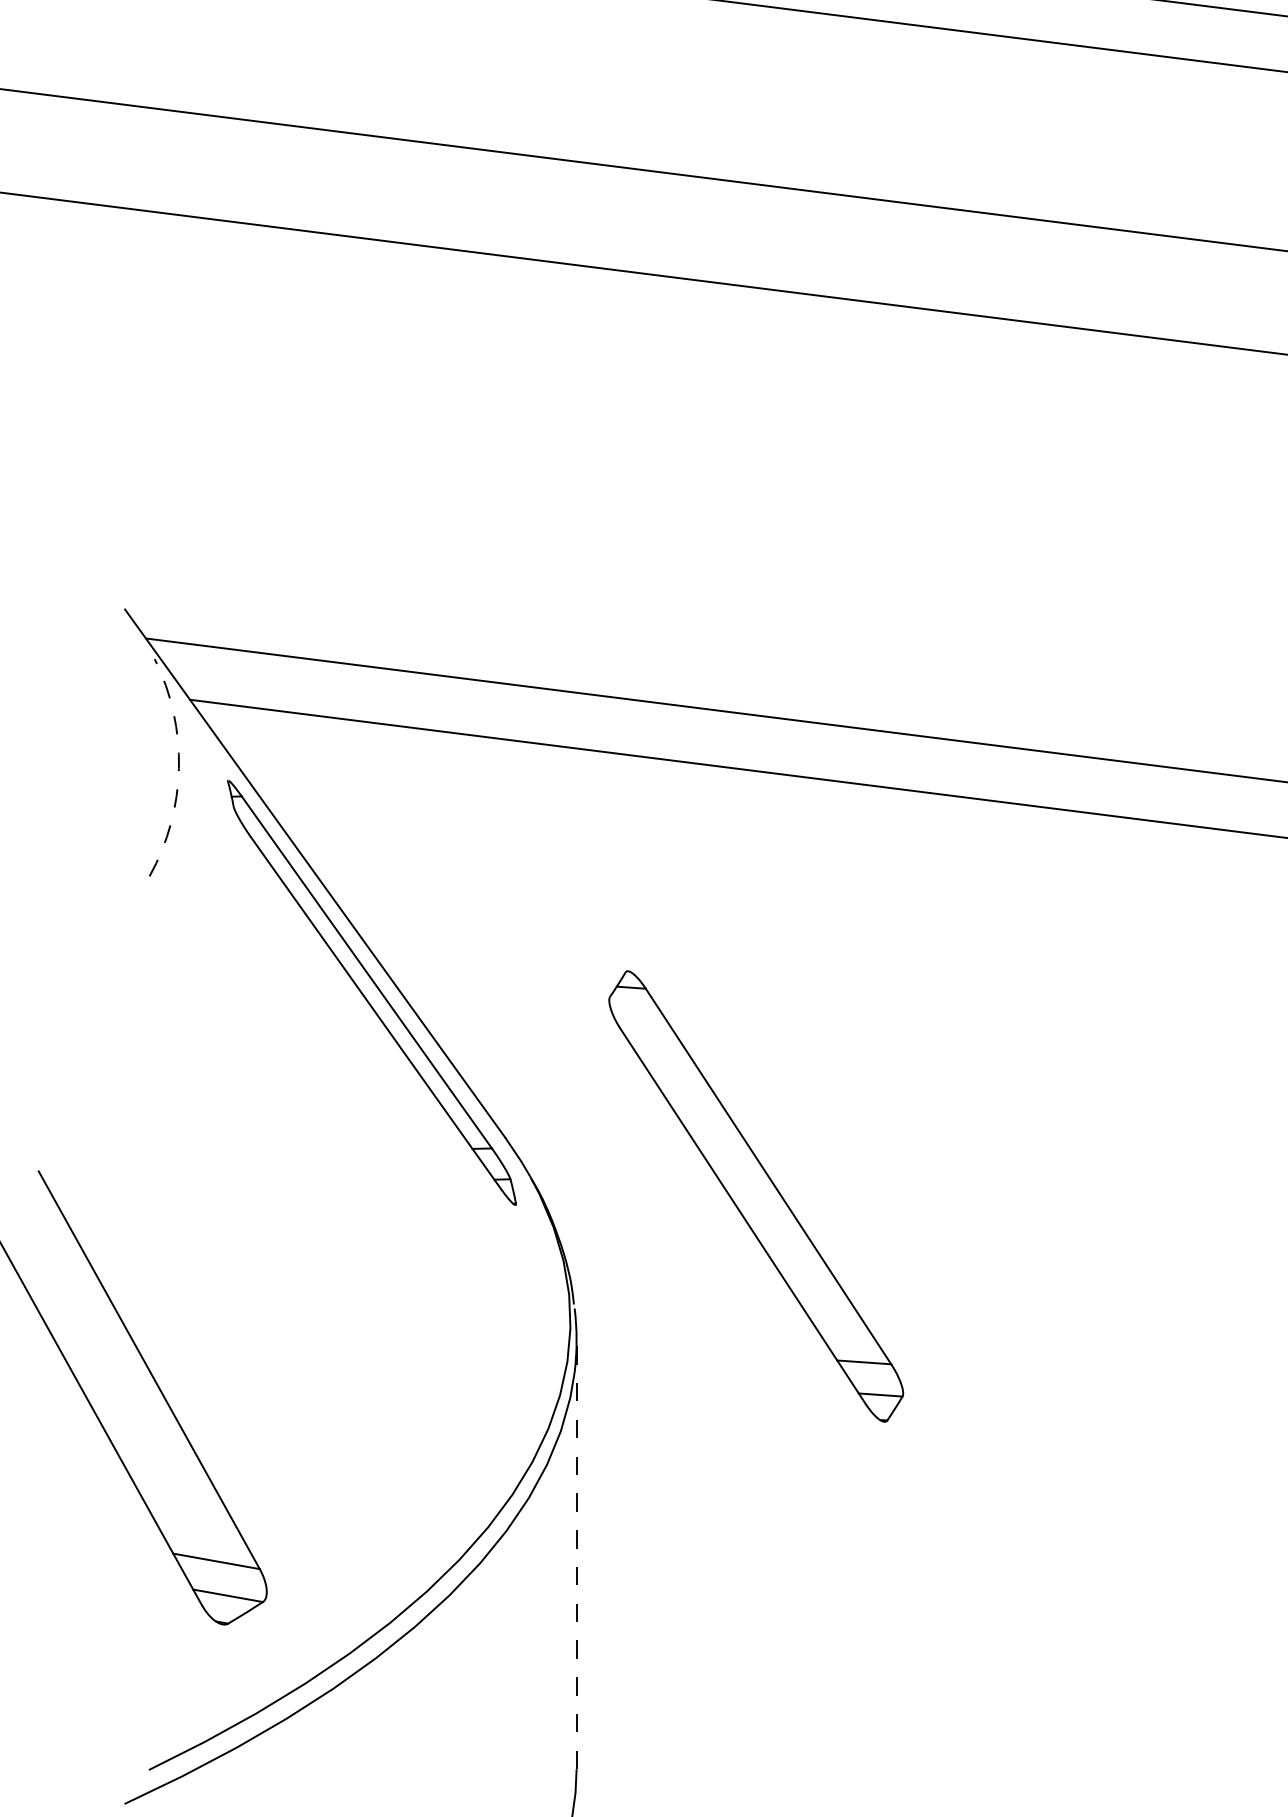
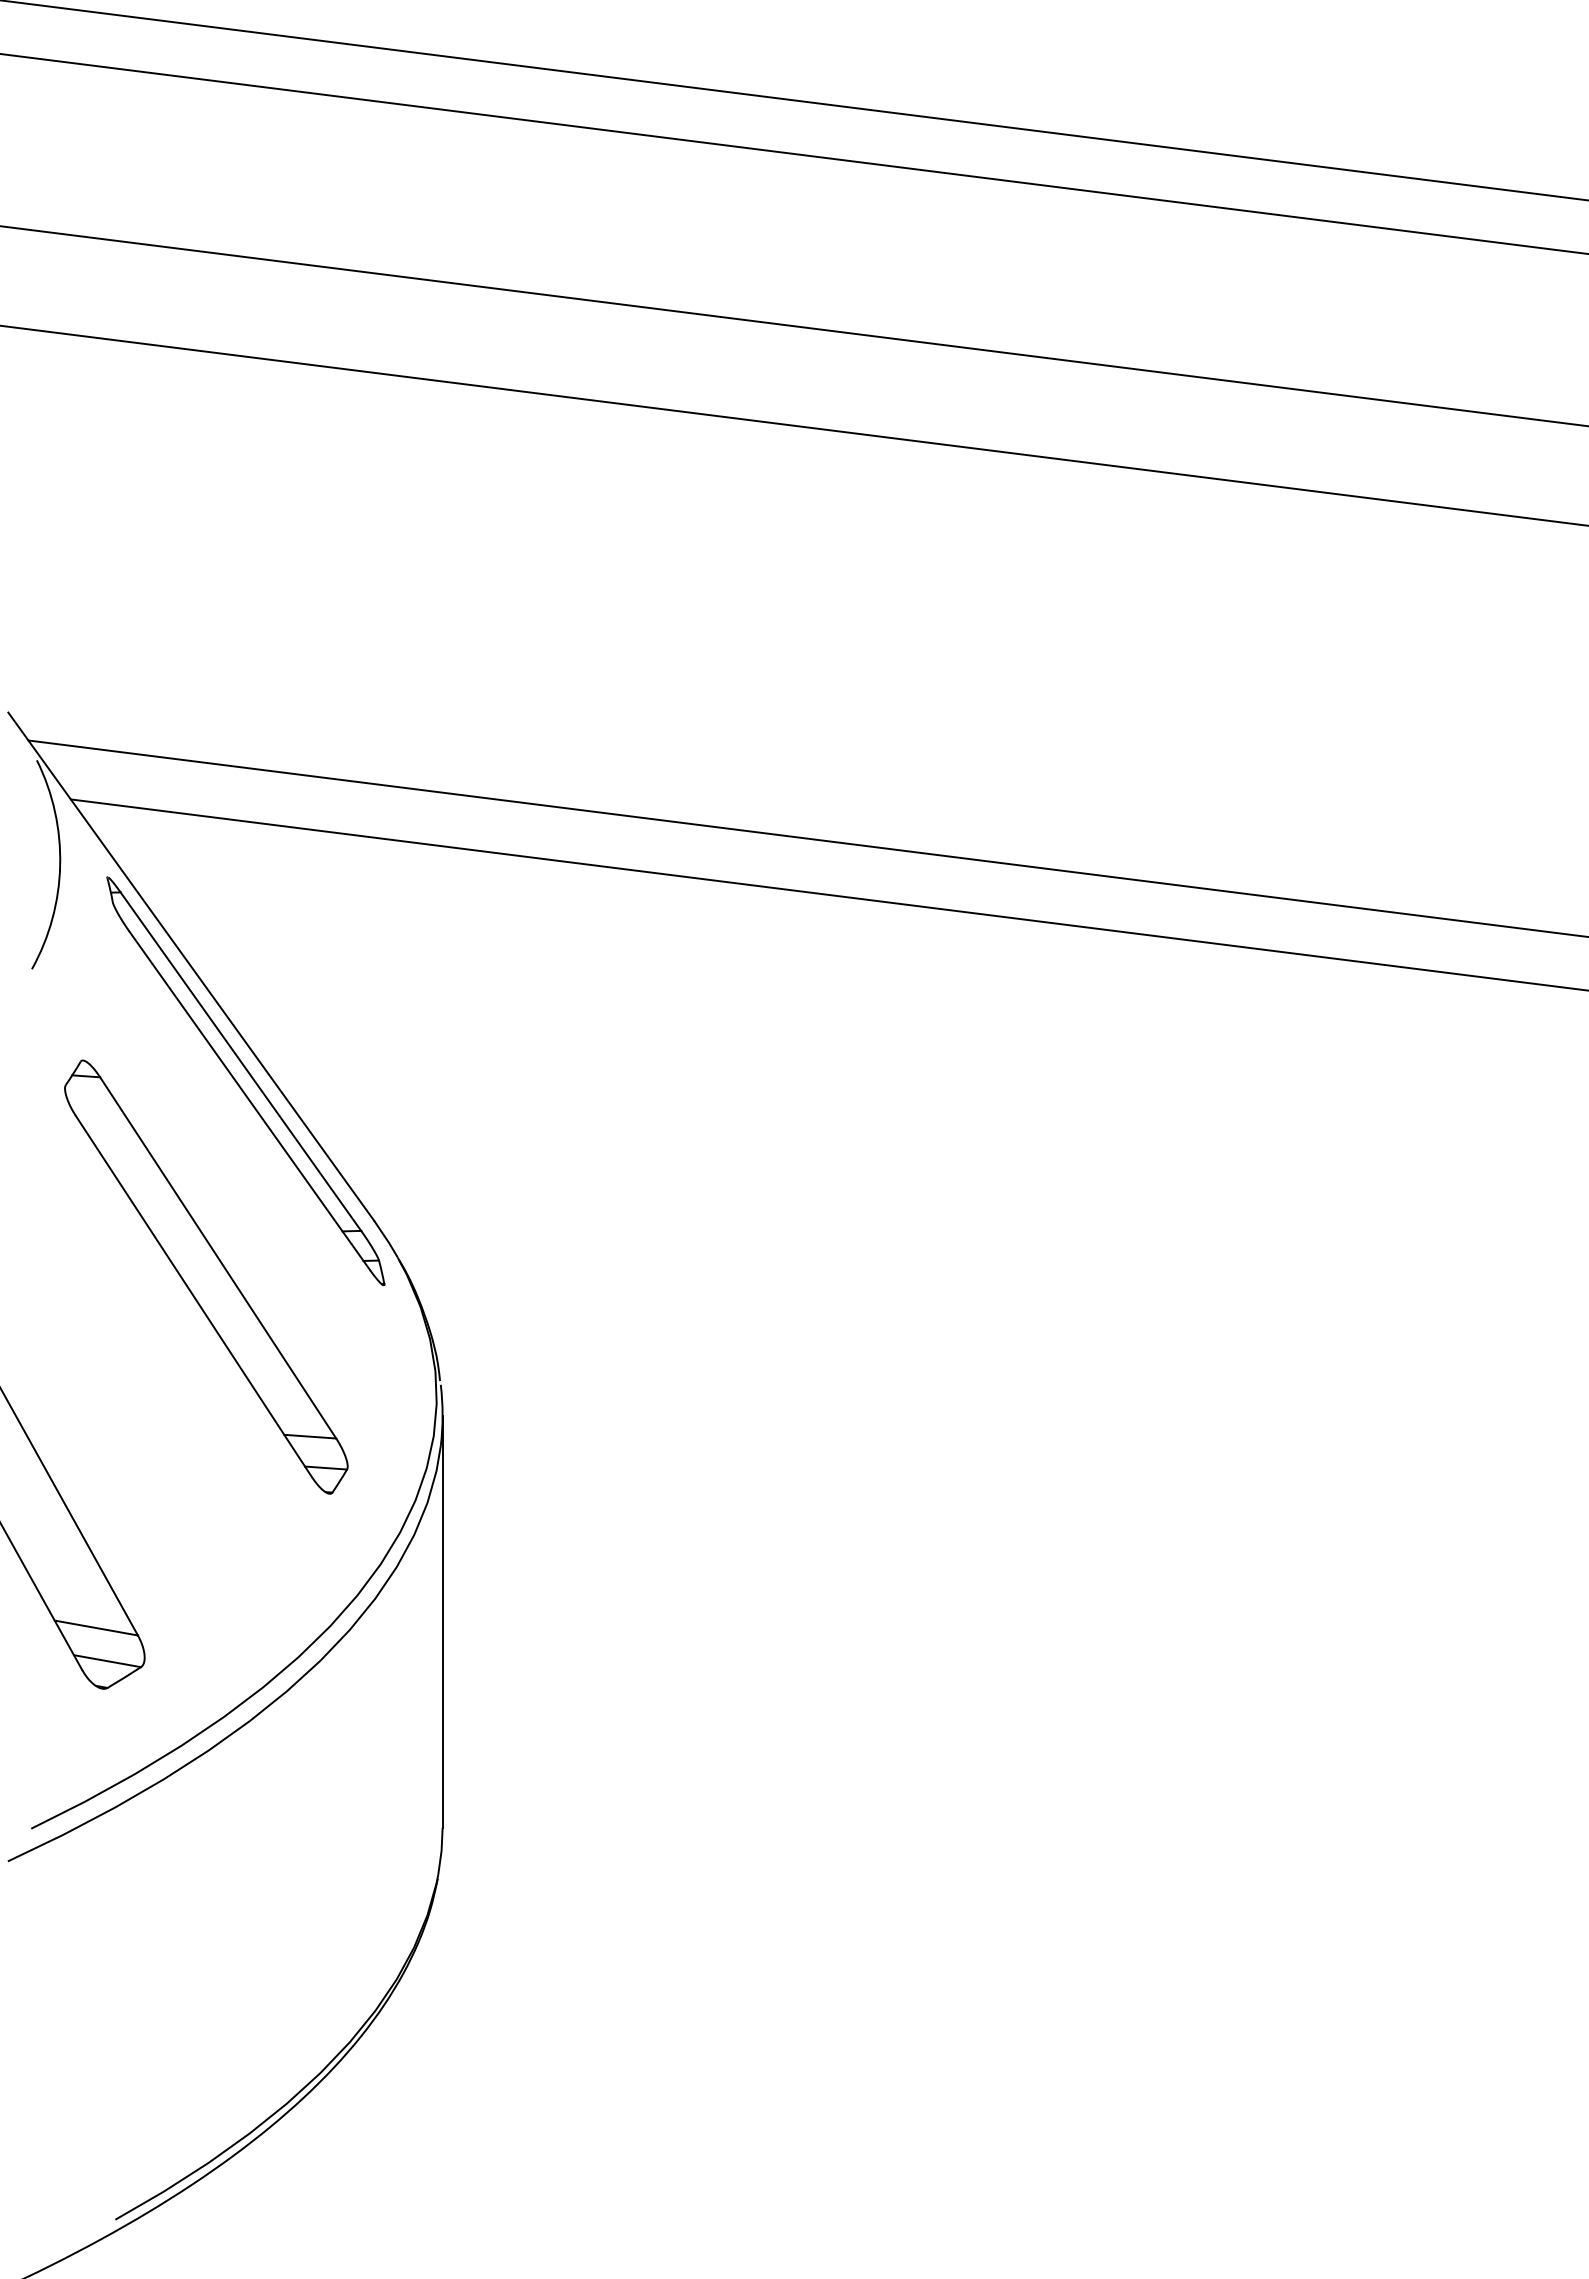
arc: (179, 768) -> (60, 865), dashed -> solid
part: (756, 1195) -> (206, 1276), moved
line: (576, 1554) -> (442, 1621), dashed -> solid

